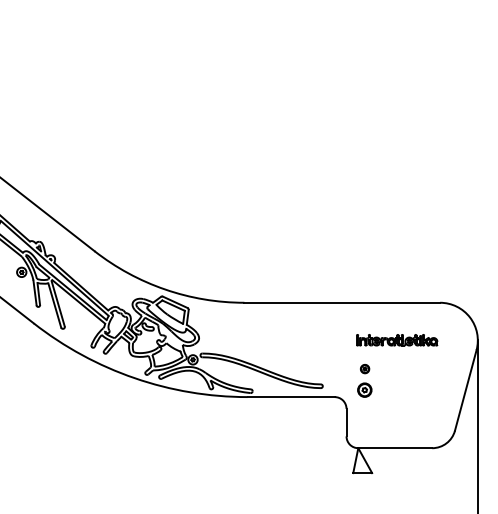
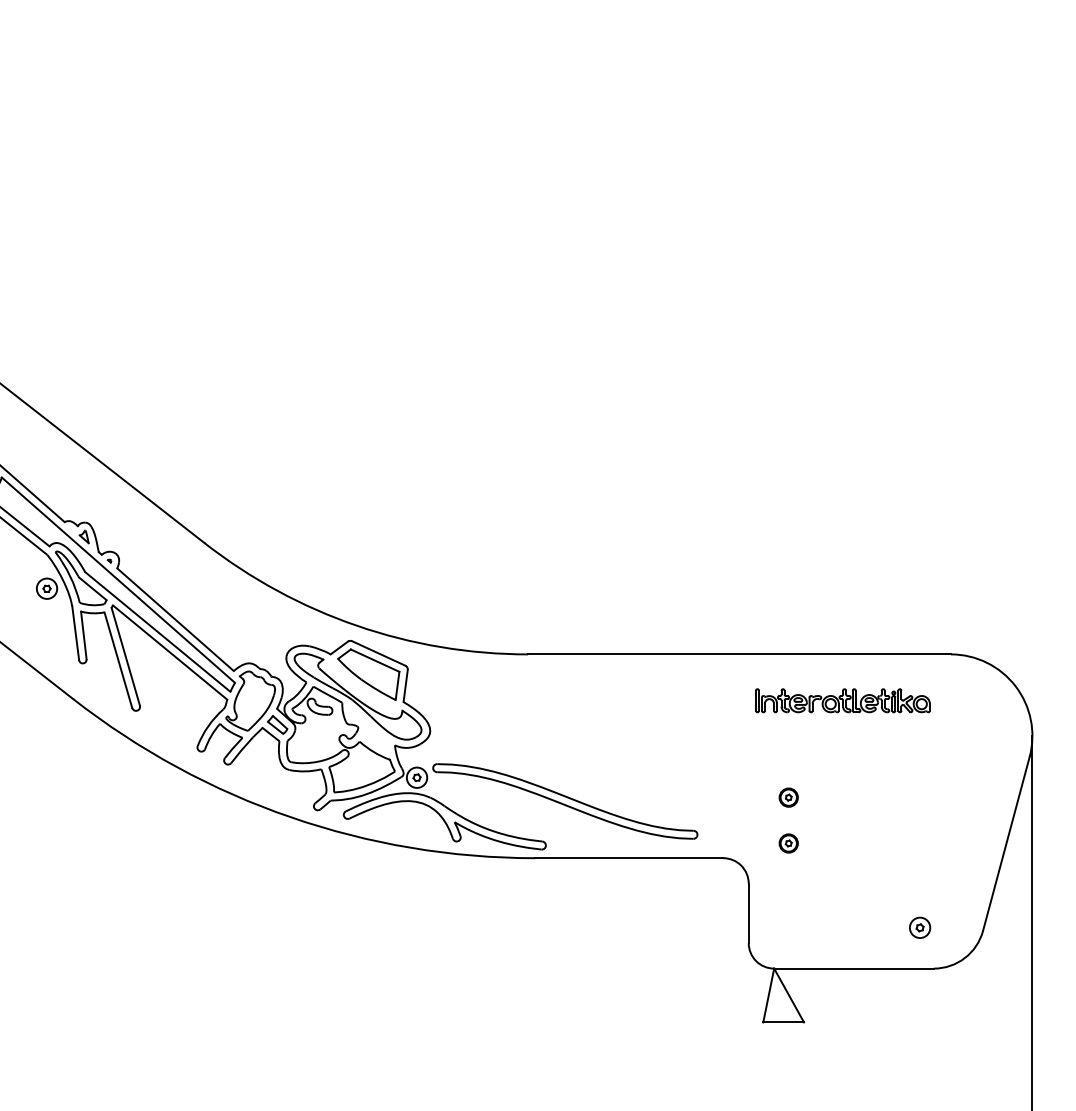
part: (397, 340) -> (843, 701), moved
part: (365, 390) -> (789, 843), size x0.62
part: (425, 428) -> (919, 926), added

